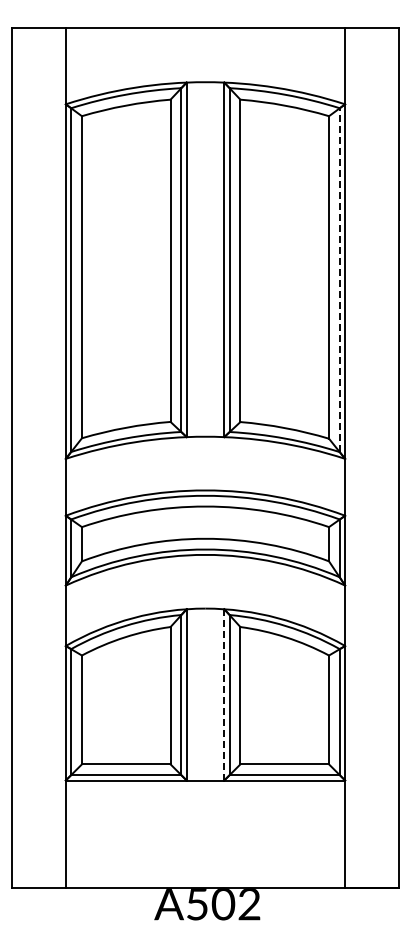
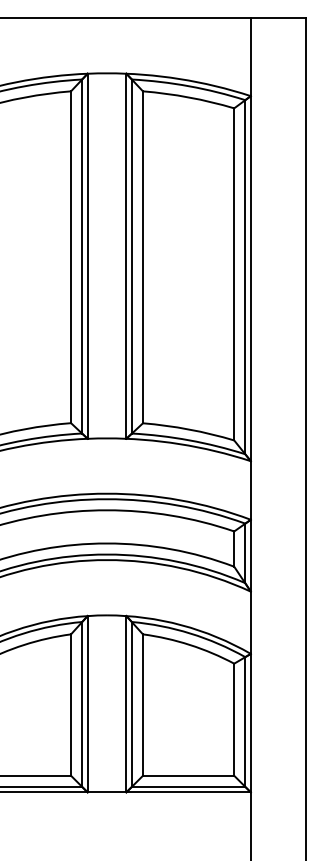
line: (339, 280) -> (245, 277), dashed -> solid
line: (224, 694) -> (126, 703), dashed -> solid

